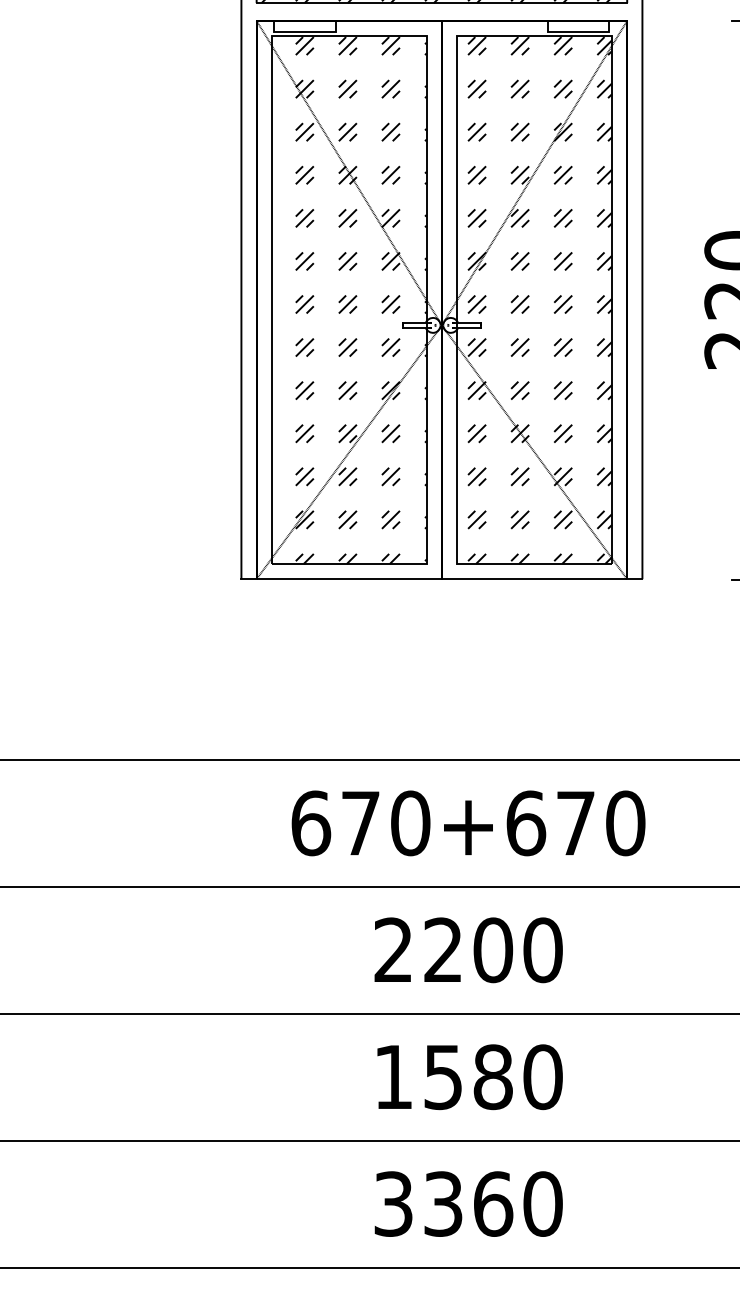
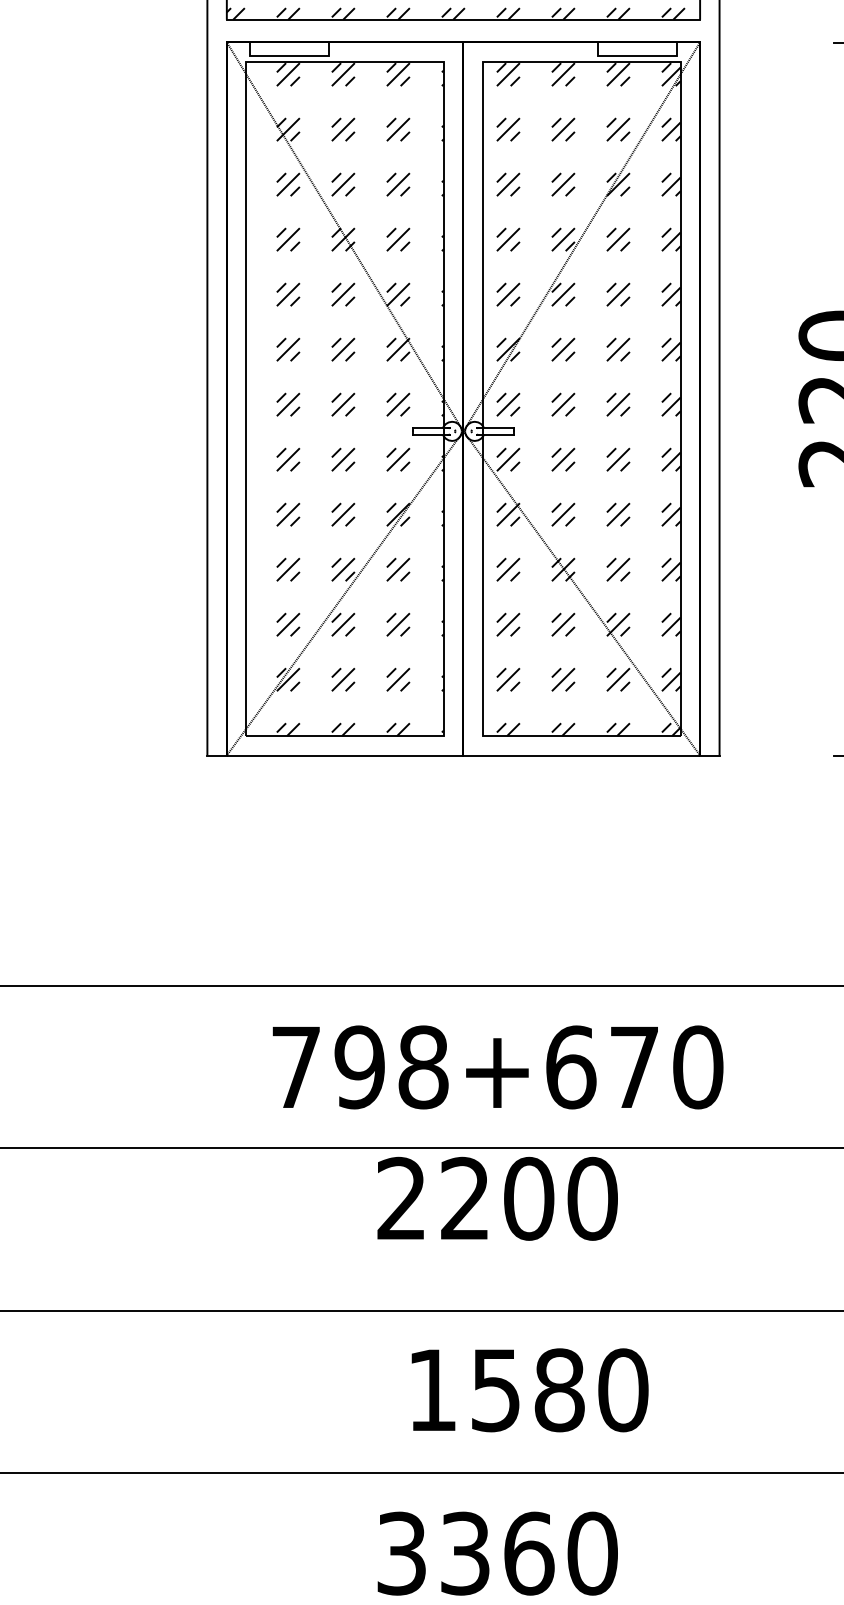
text: (360, 823) -> (359, 1067), 670+670 -> 798+670
text: (468, 950) -> (497, 1199), moved
text: (469, 1077) -> (529, 1390), moved

